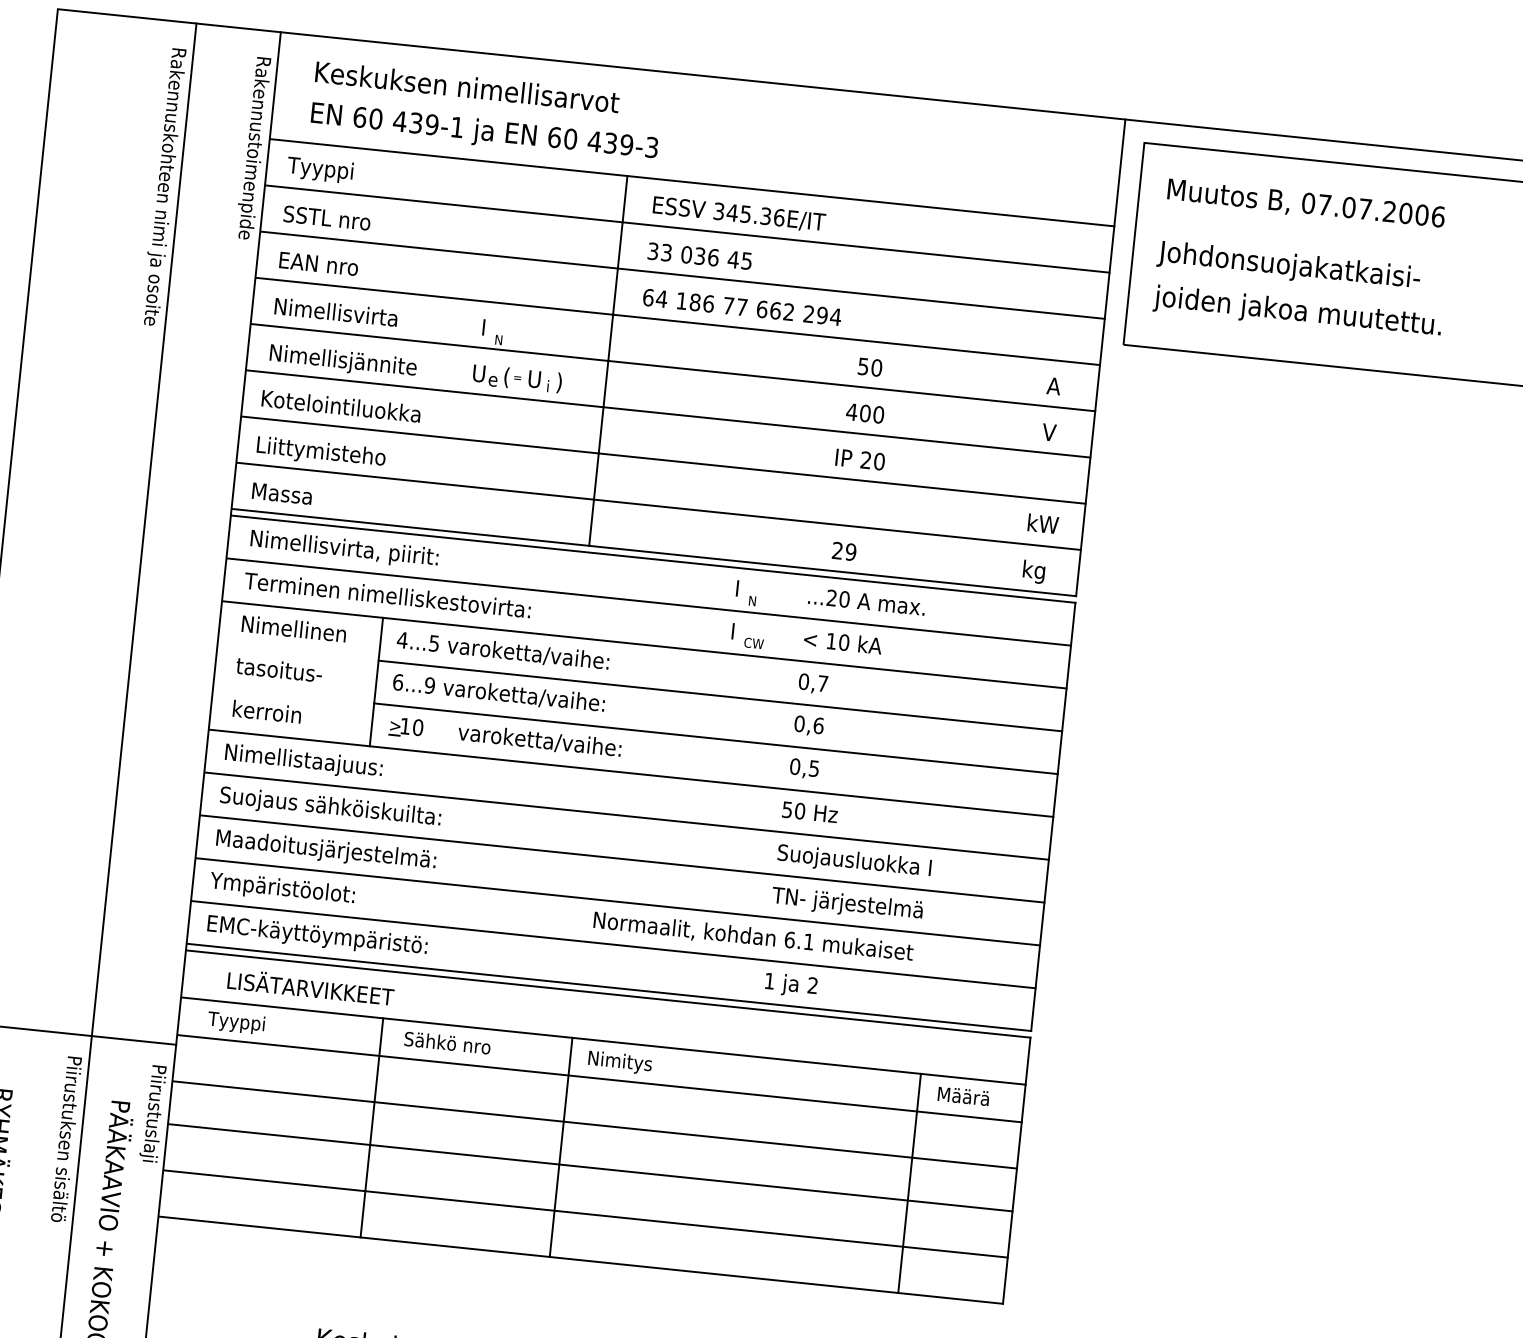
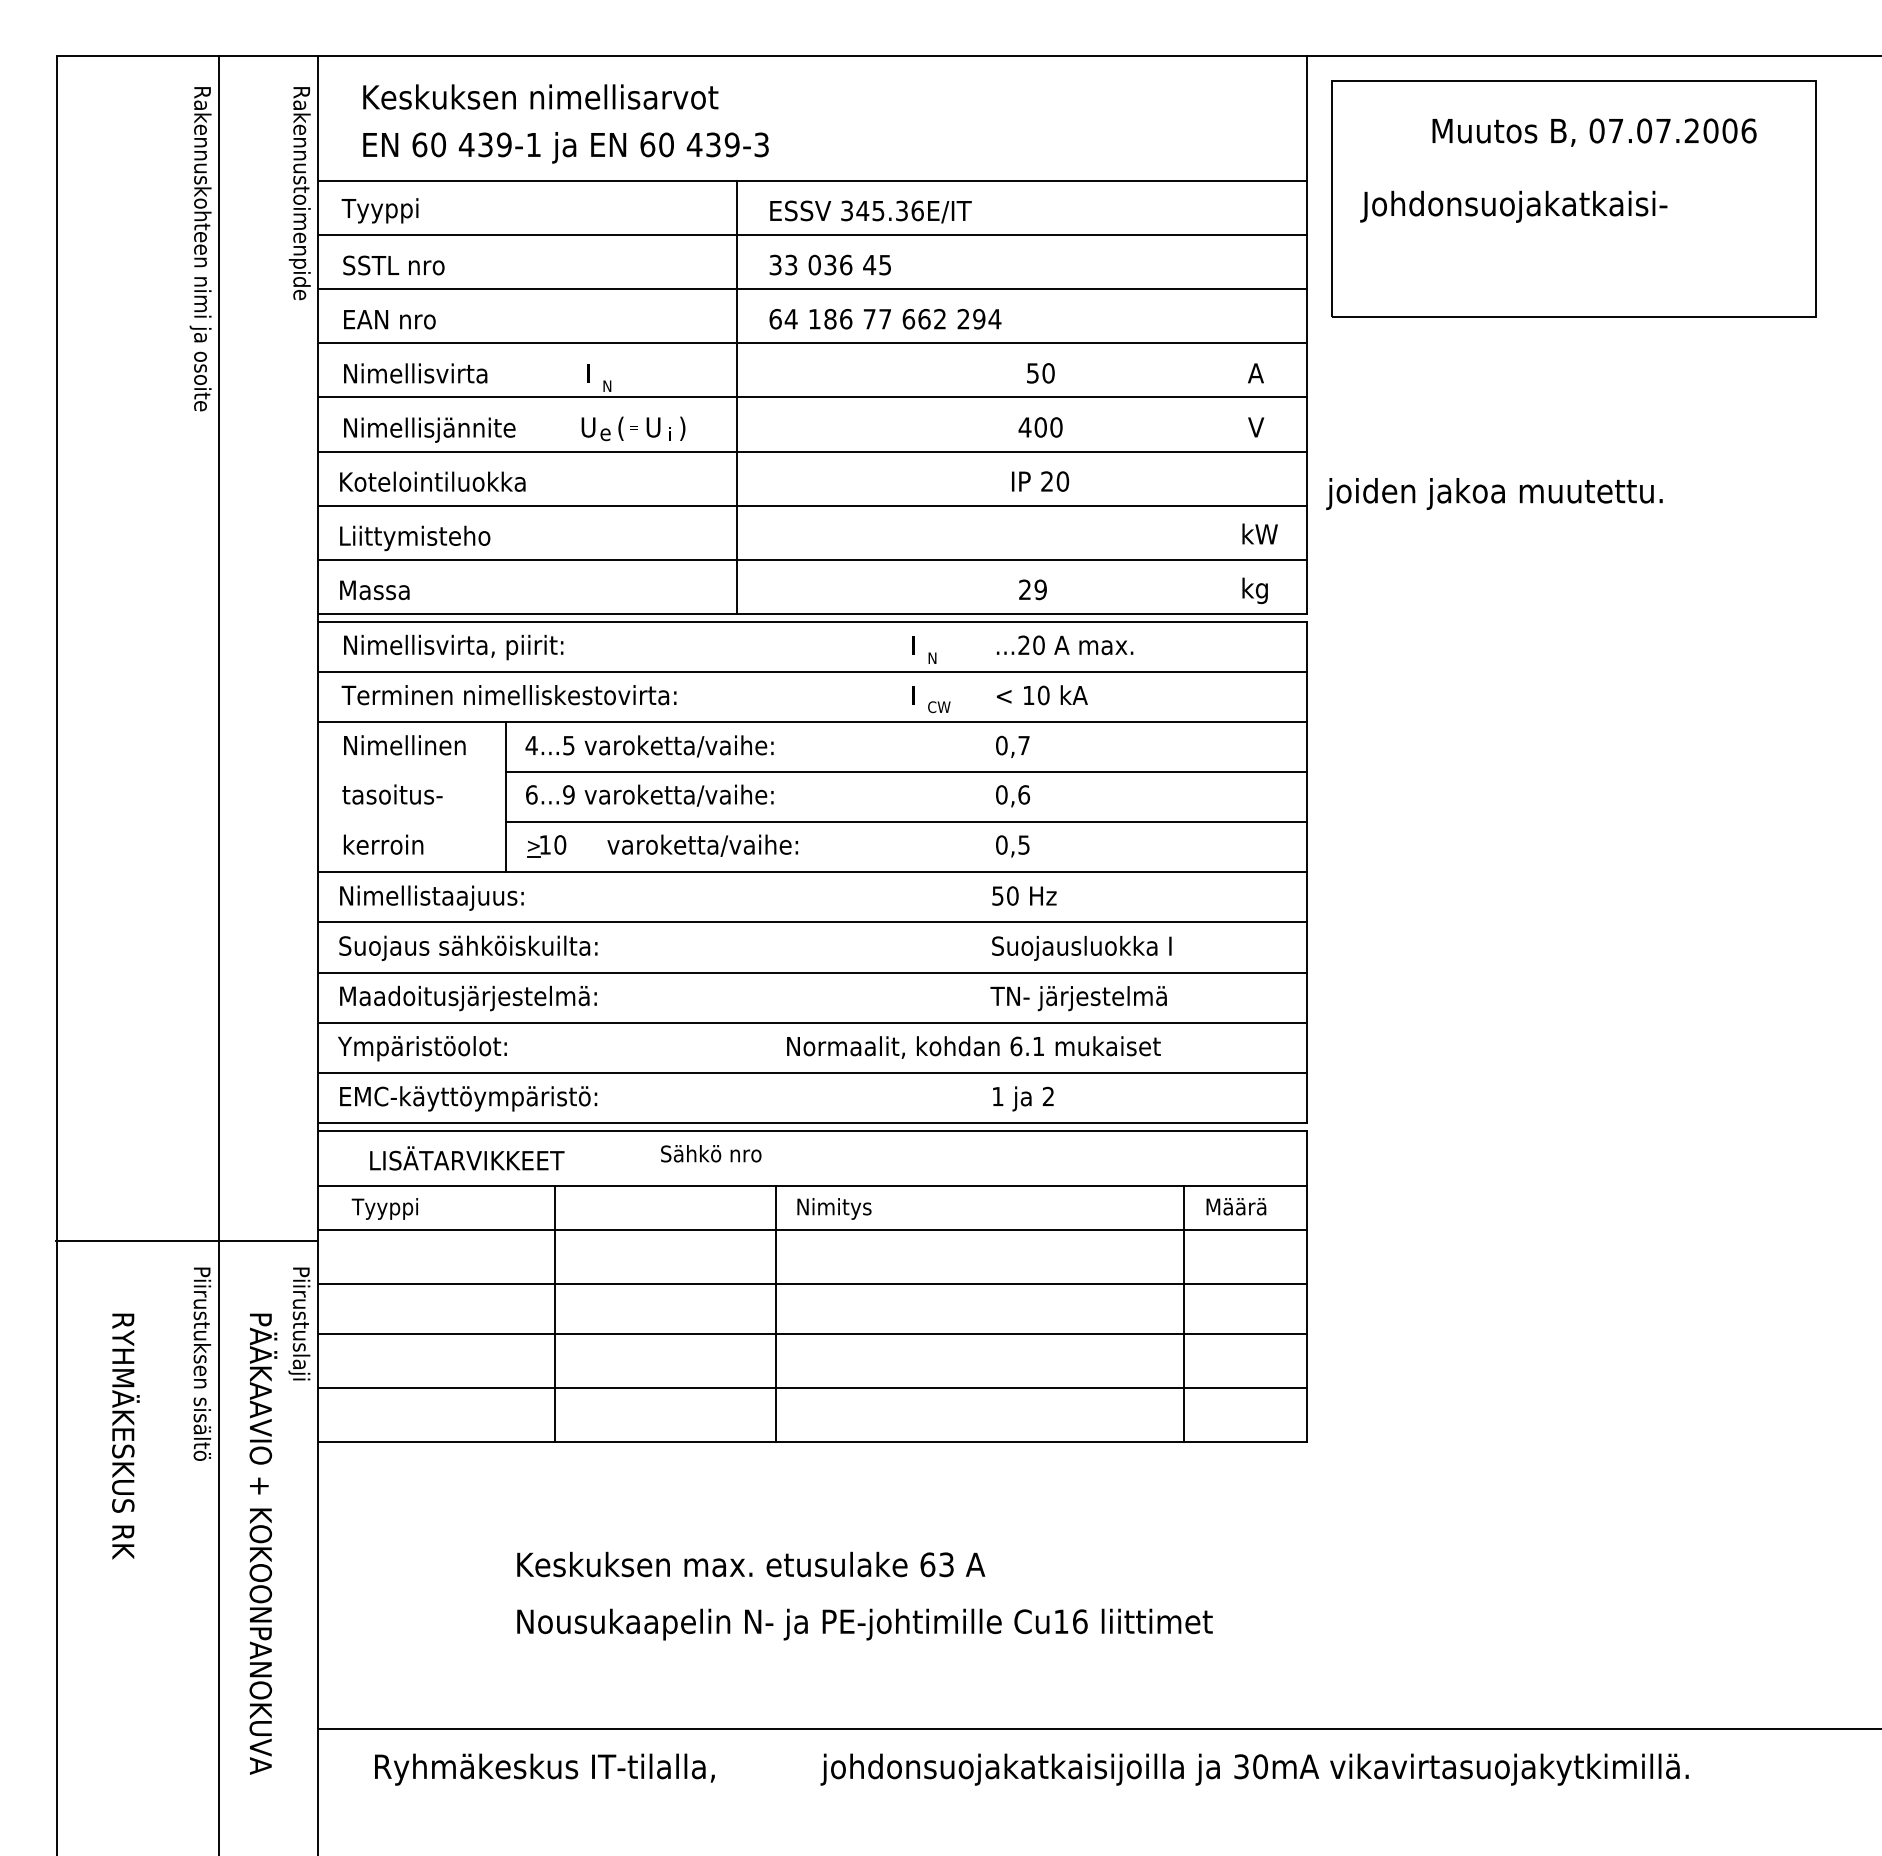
text: (1306, 204) -> (1594, 132), moved
text: (1297, 312) -> (1494, 493), moved
text: (447, 1042) -> (711, 1153), moved

